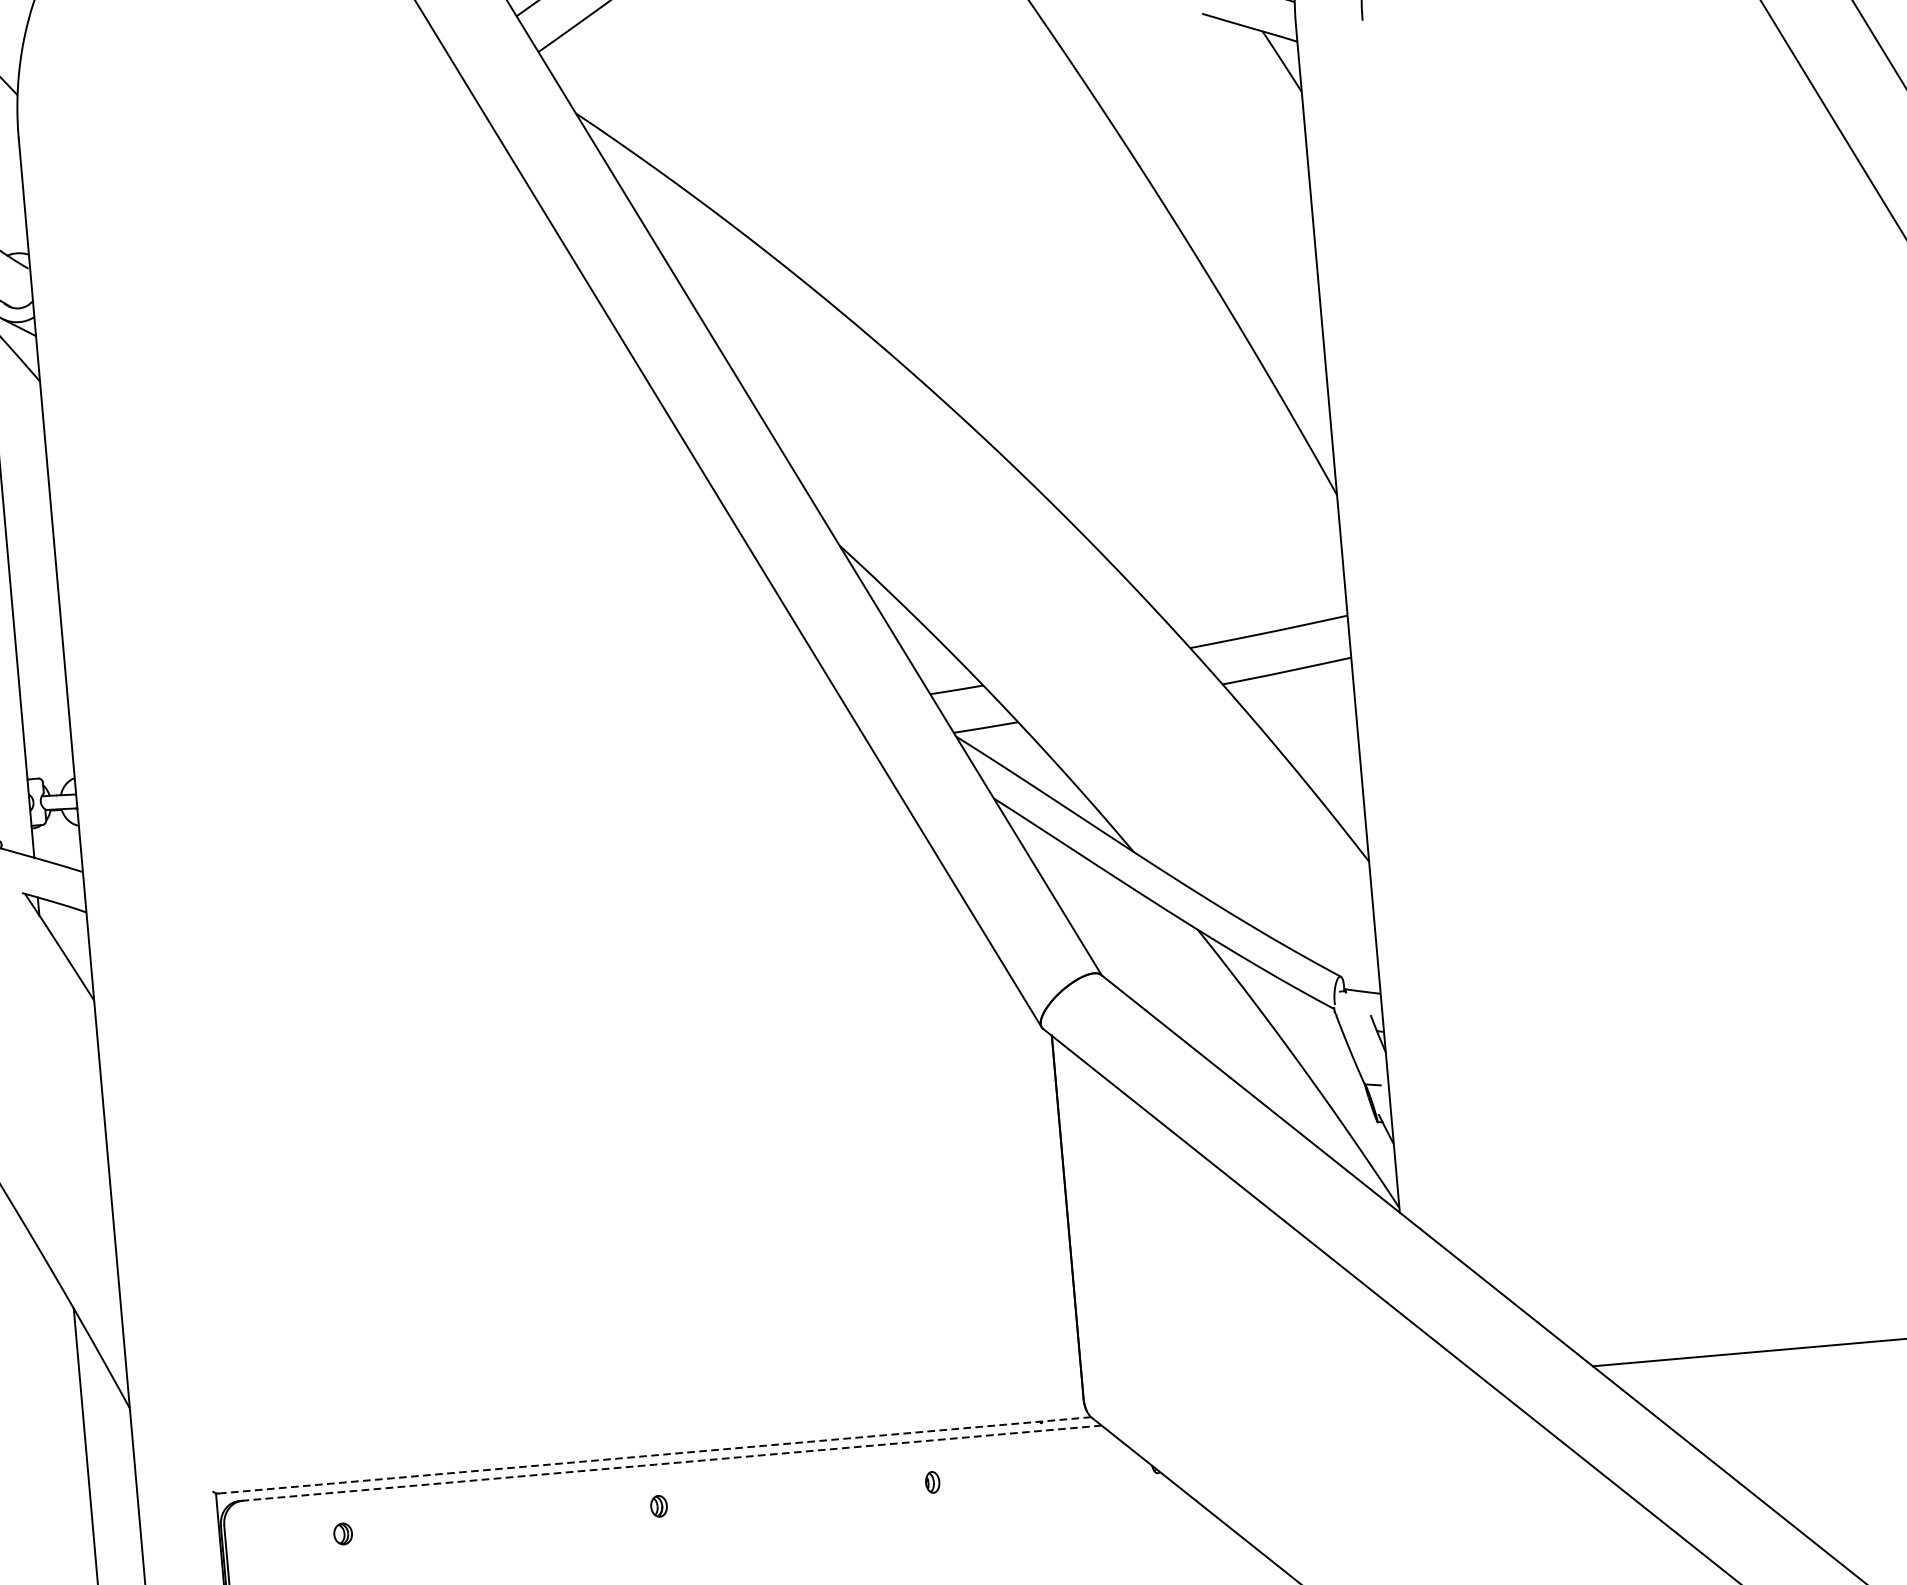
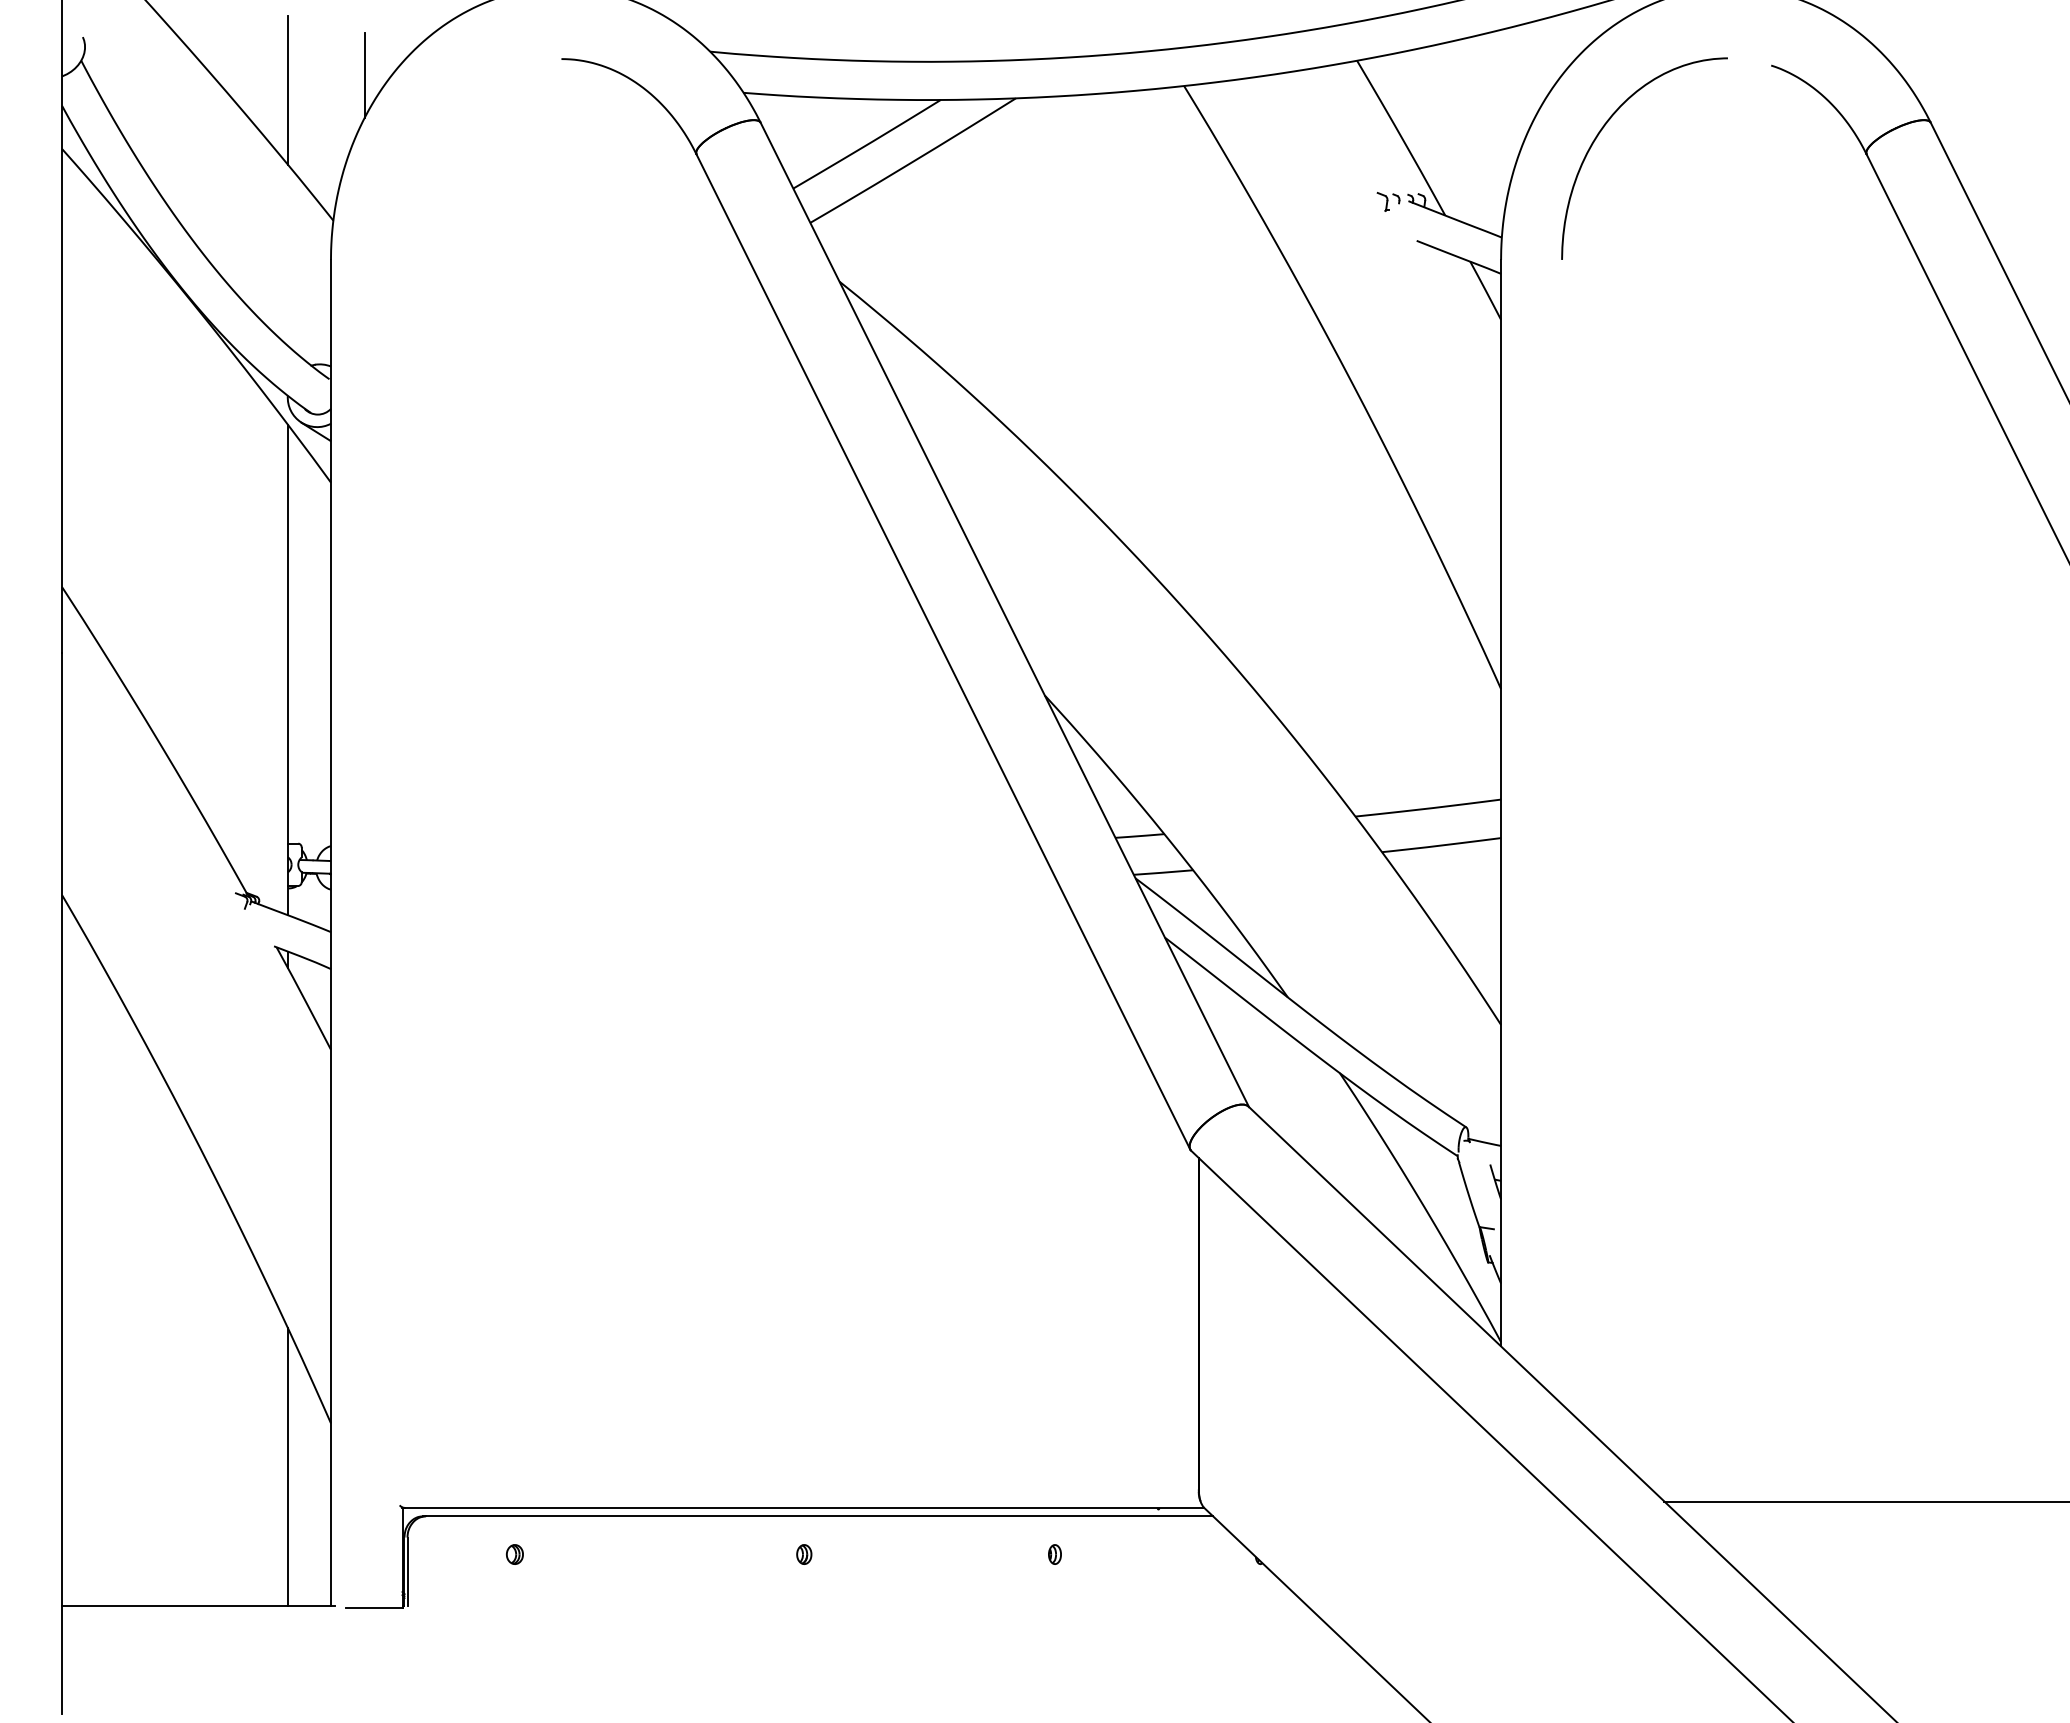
line: (654, 1454) -> (804, 1507), dashed -> solid
line: (672, 1463) -> (819, 1516), dashed -> solid

